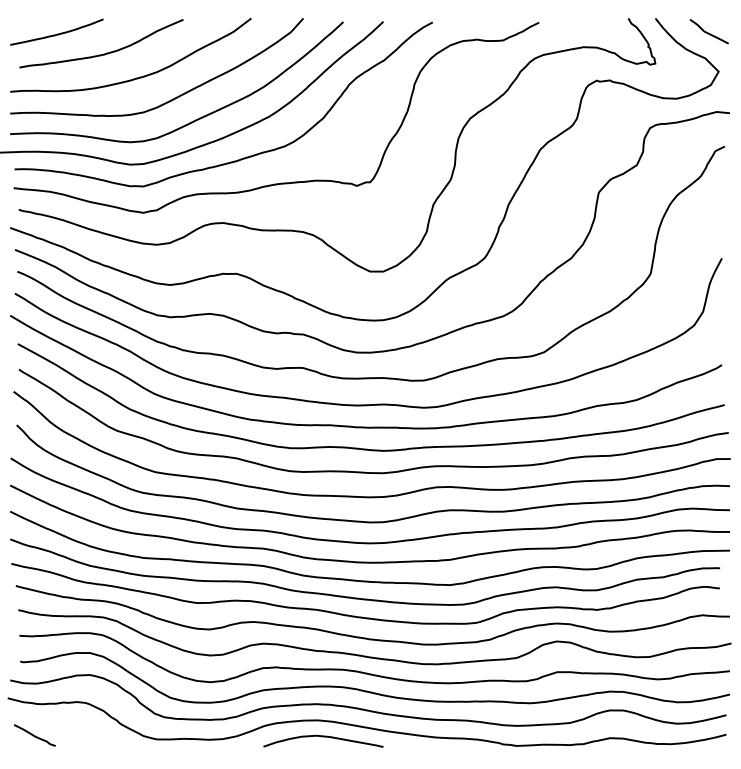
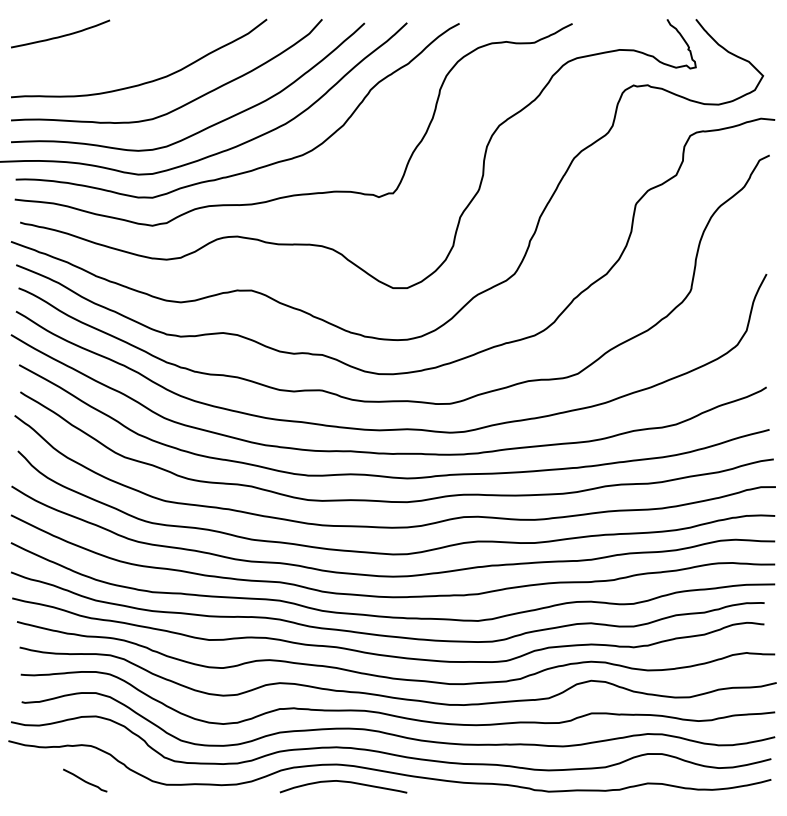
curve: (708, 32) -> (752, 34), removed
curve: (103, 53) -> (110, 56), removed
curve: (35, 735) -> (85, 780), moved

